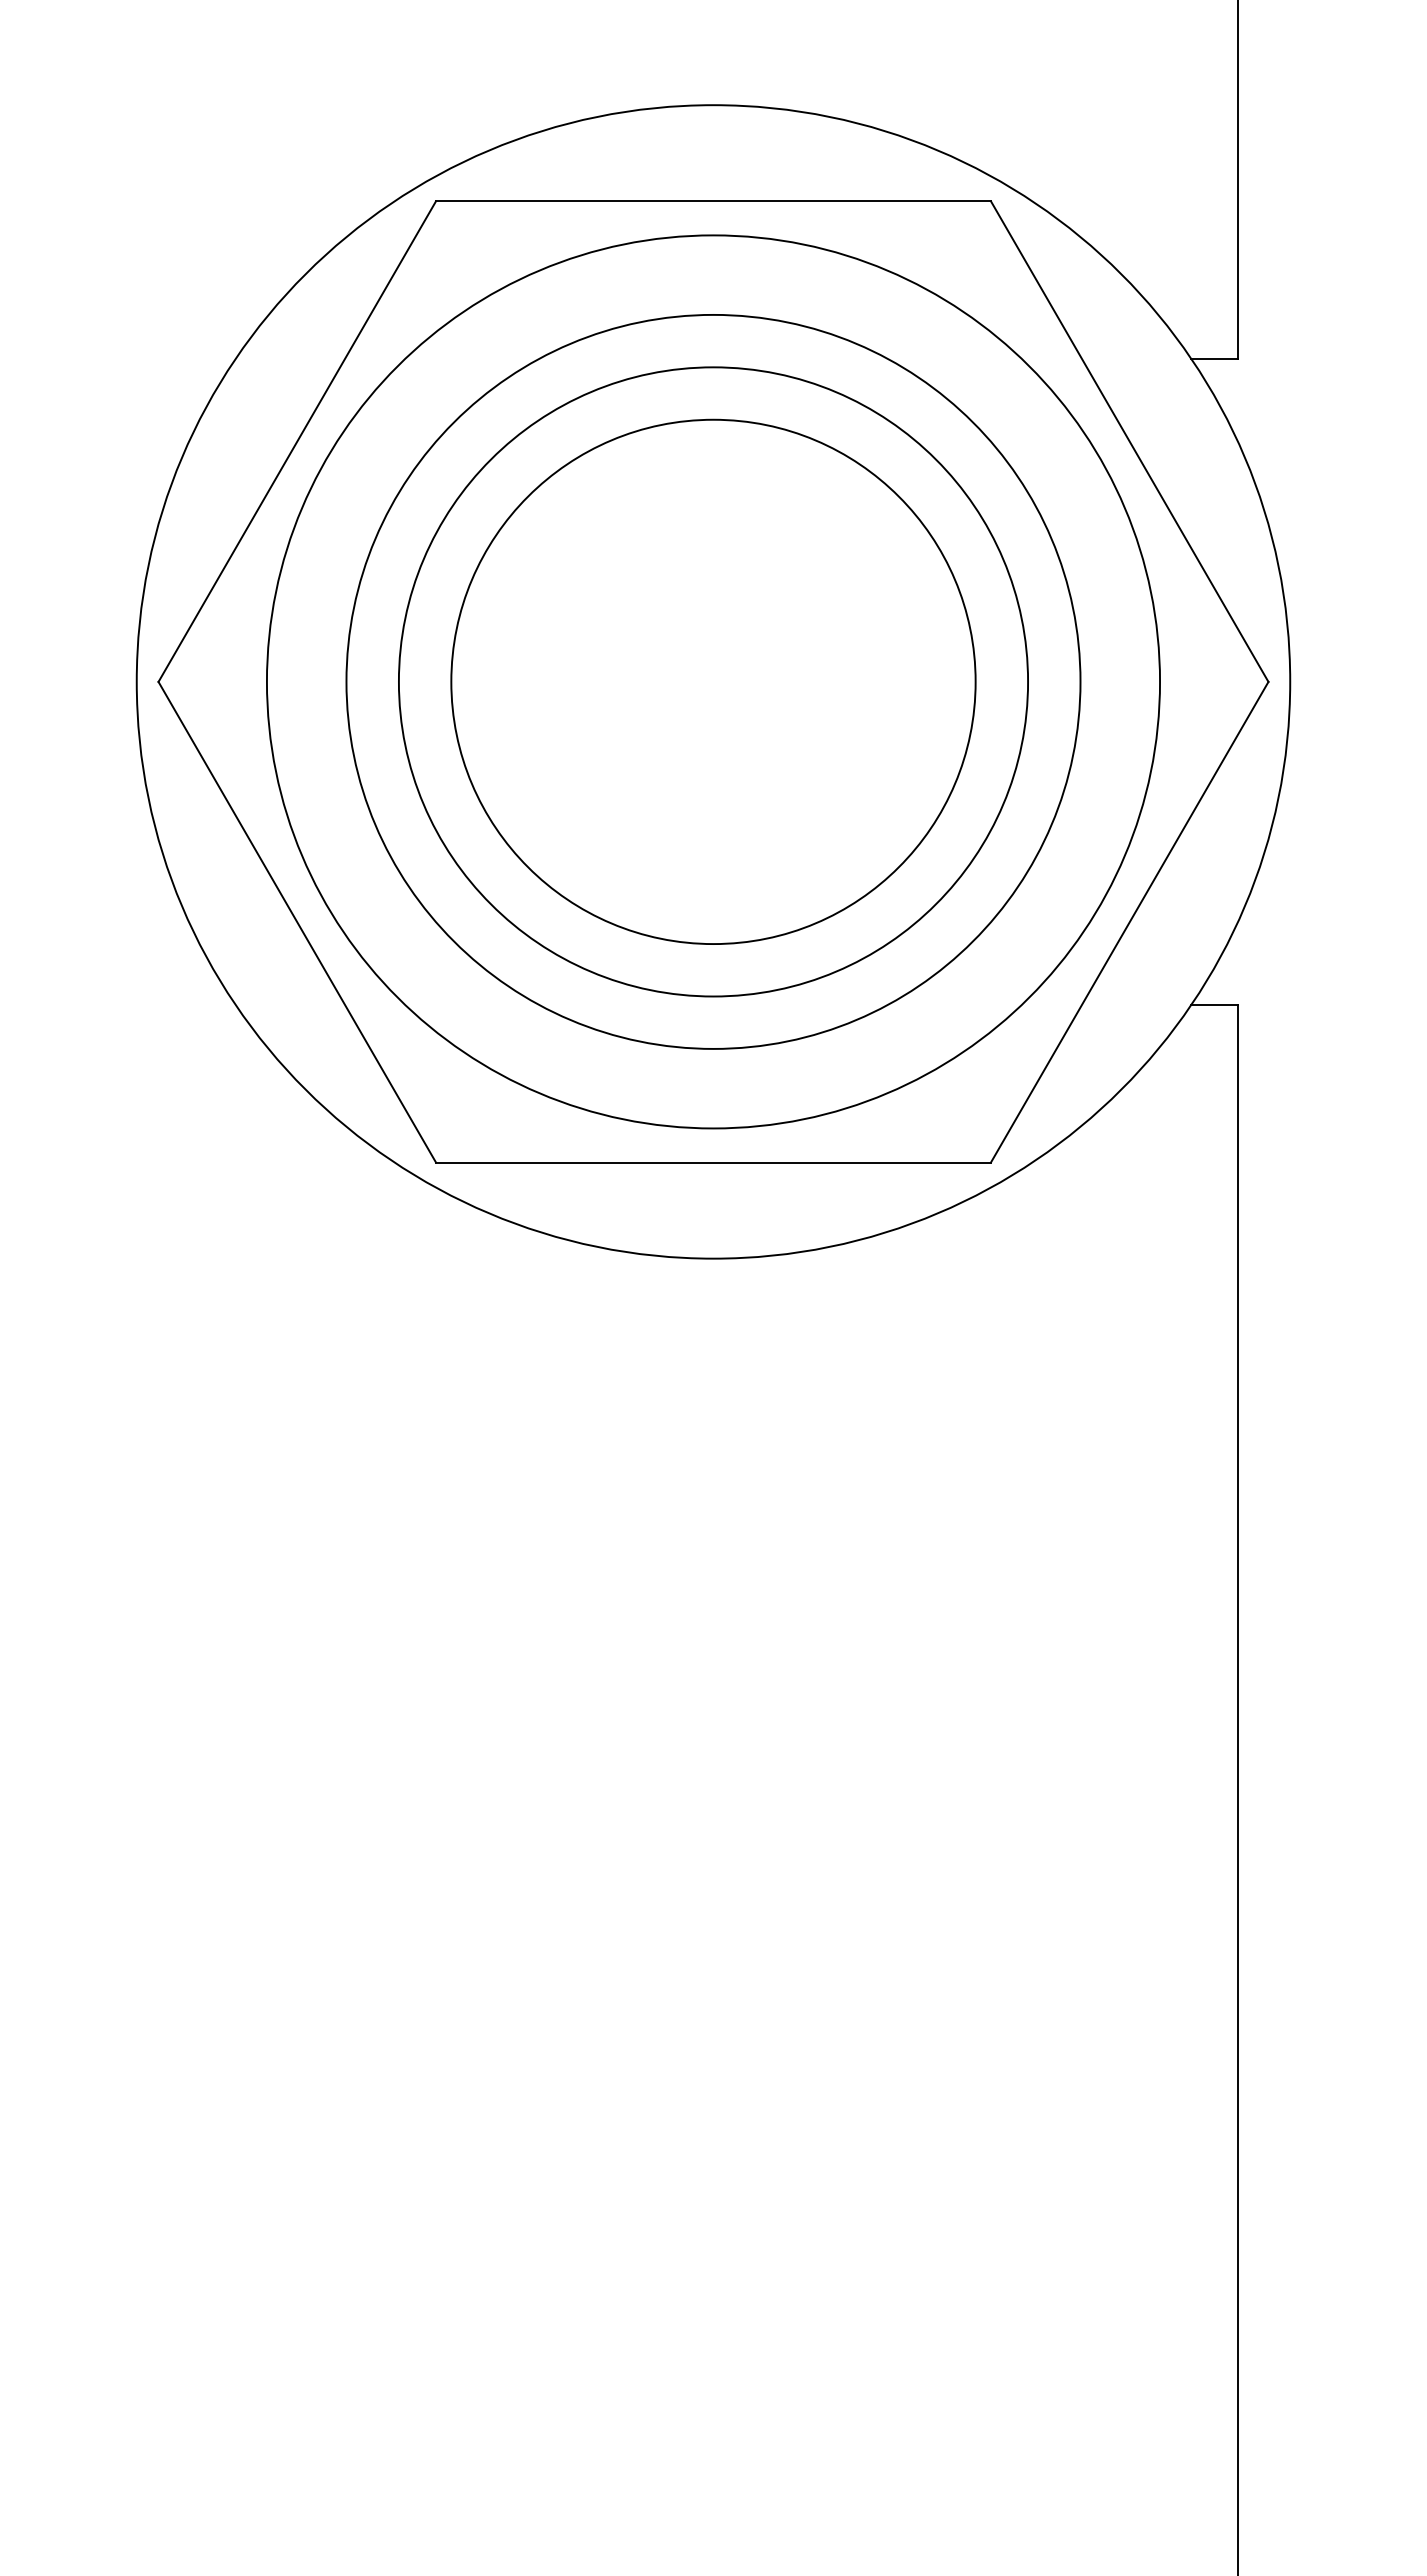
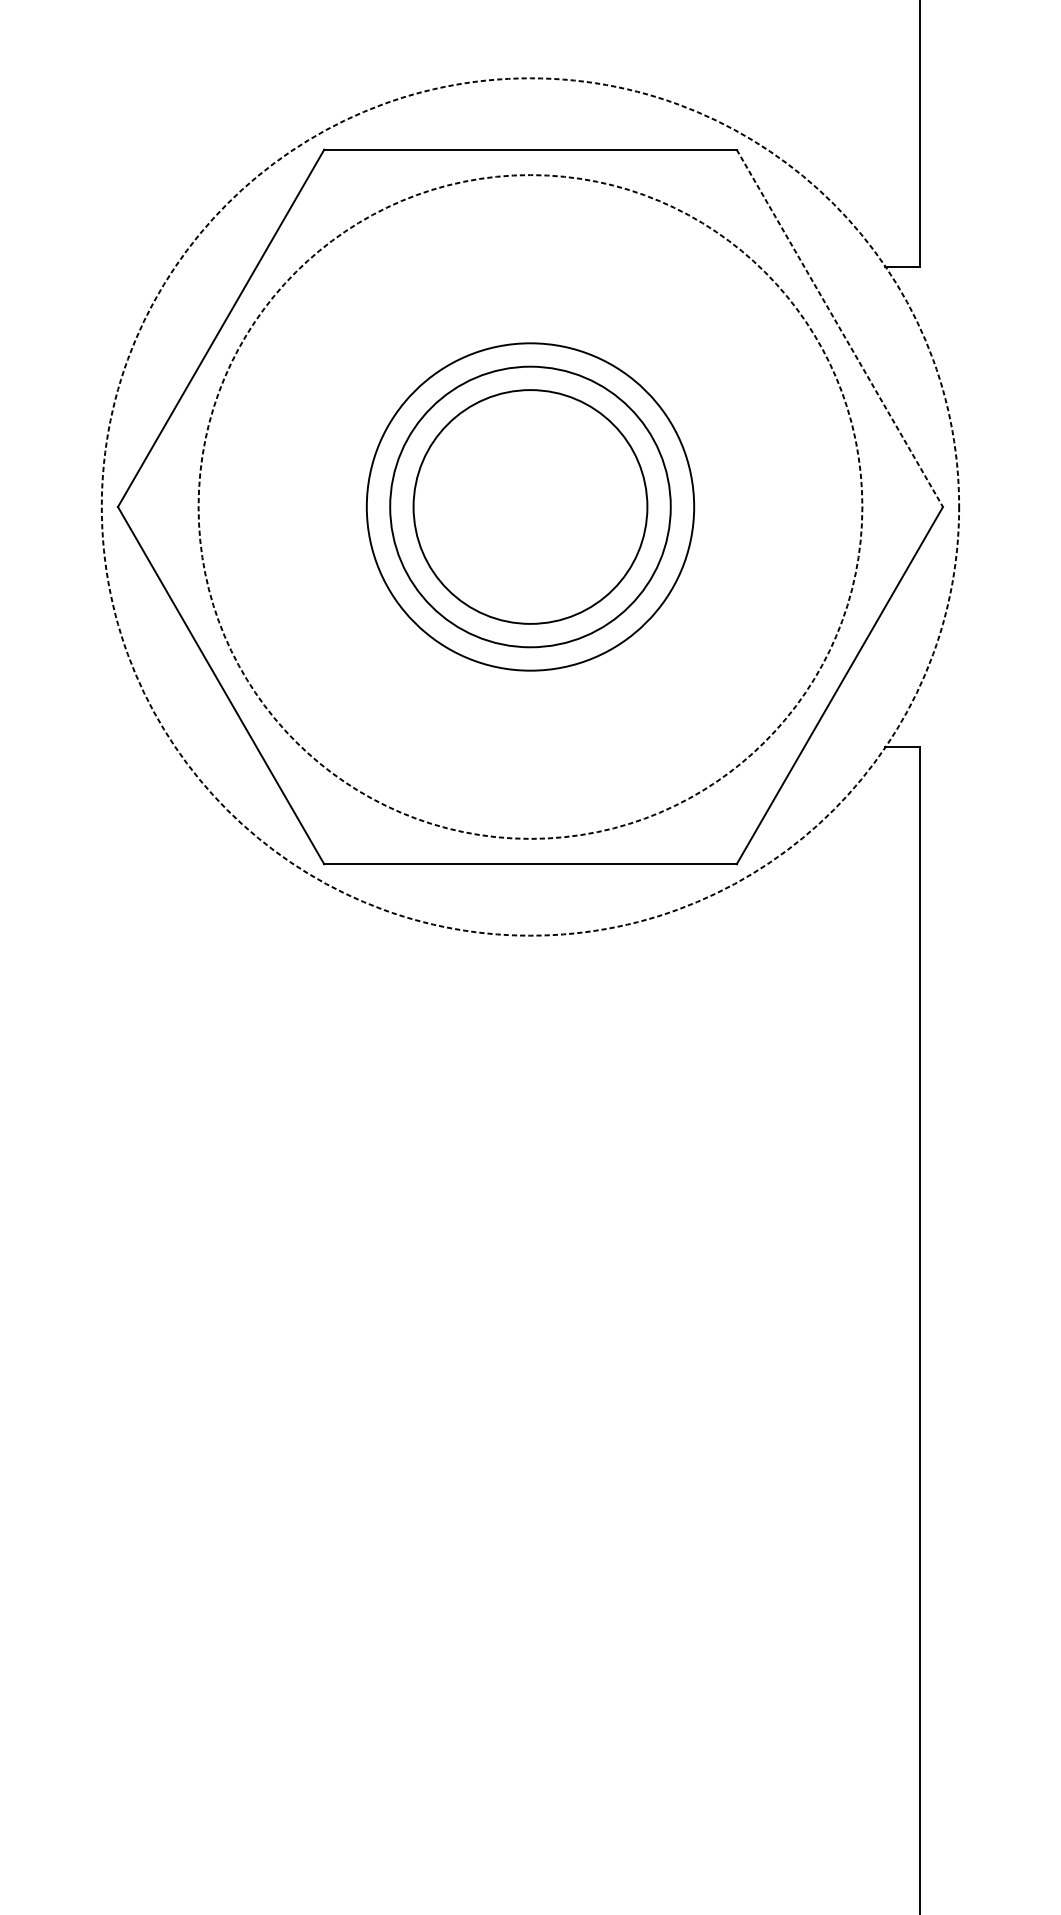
line: (1129, 442) -> (839, 329), solid -> dashed
circle: (713, 681) -> (530, 506), size x0.6
circle: (713, 681) -> (530, 506), size x0.6
circle: (713, 681) -> (530, 506), size x0.6
circle: (713, 681) -> (530, 506), solid -> dashed
circle: (713, 681) -> (530, 506), solid -> dashed

